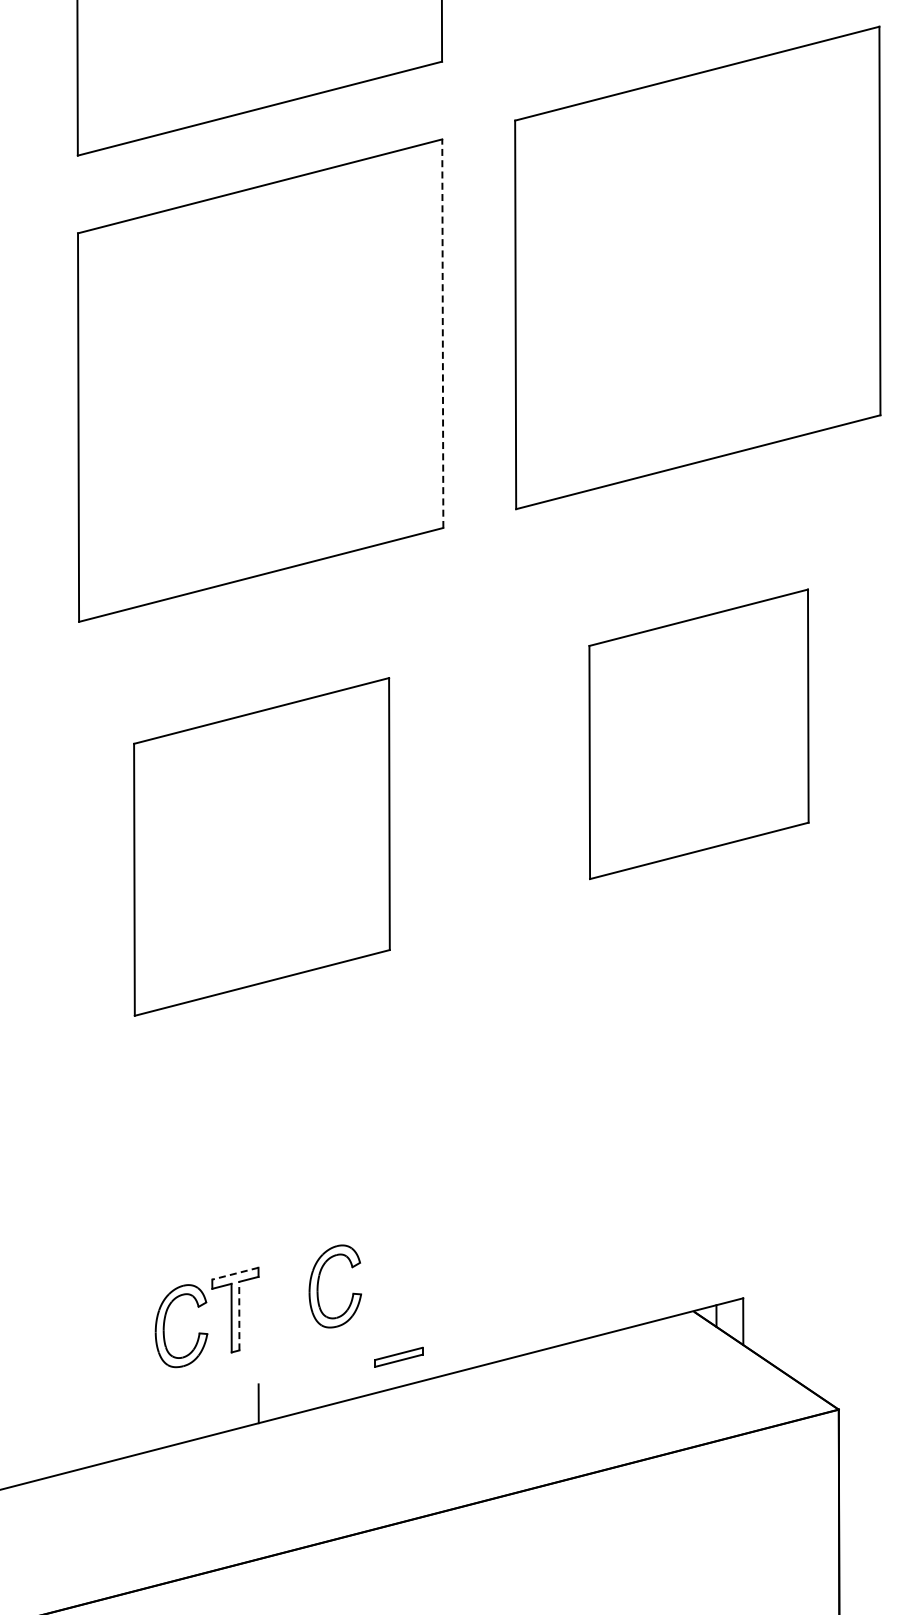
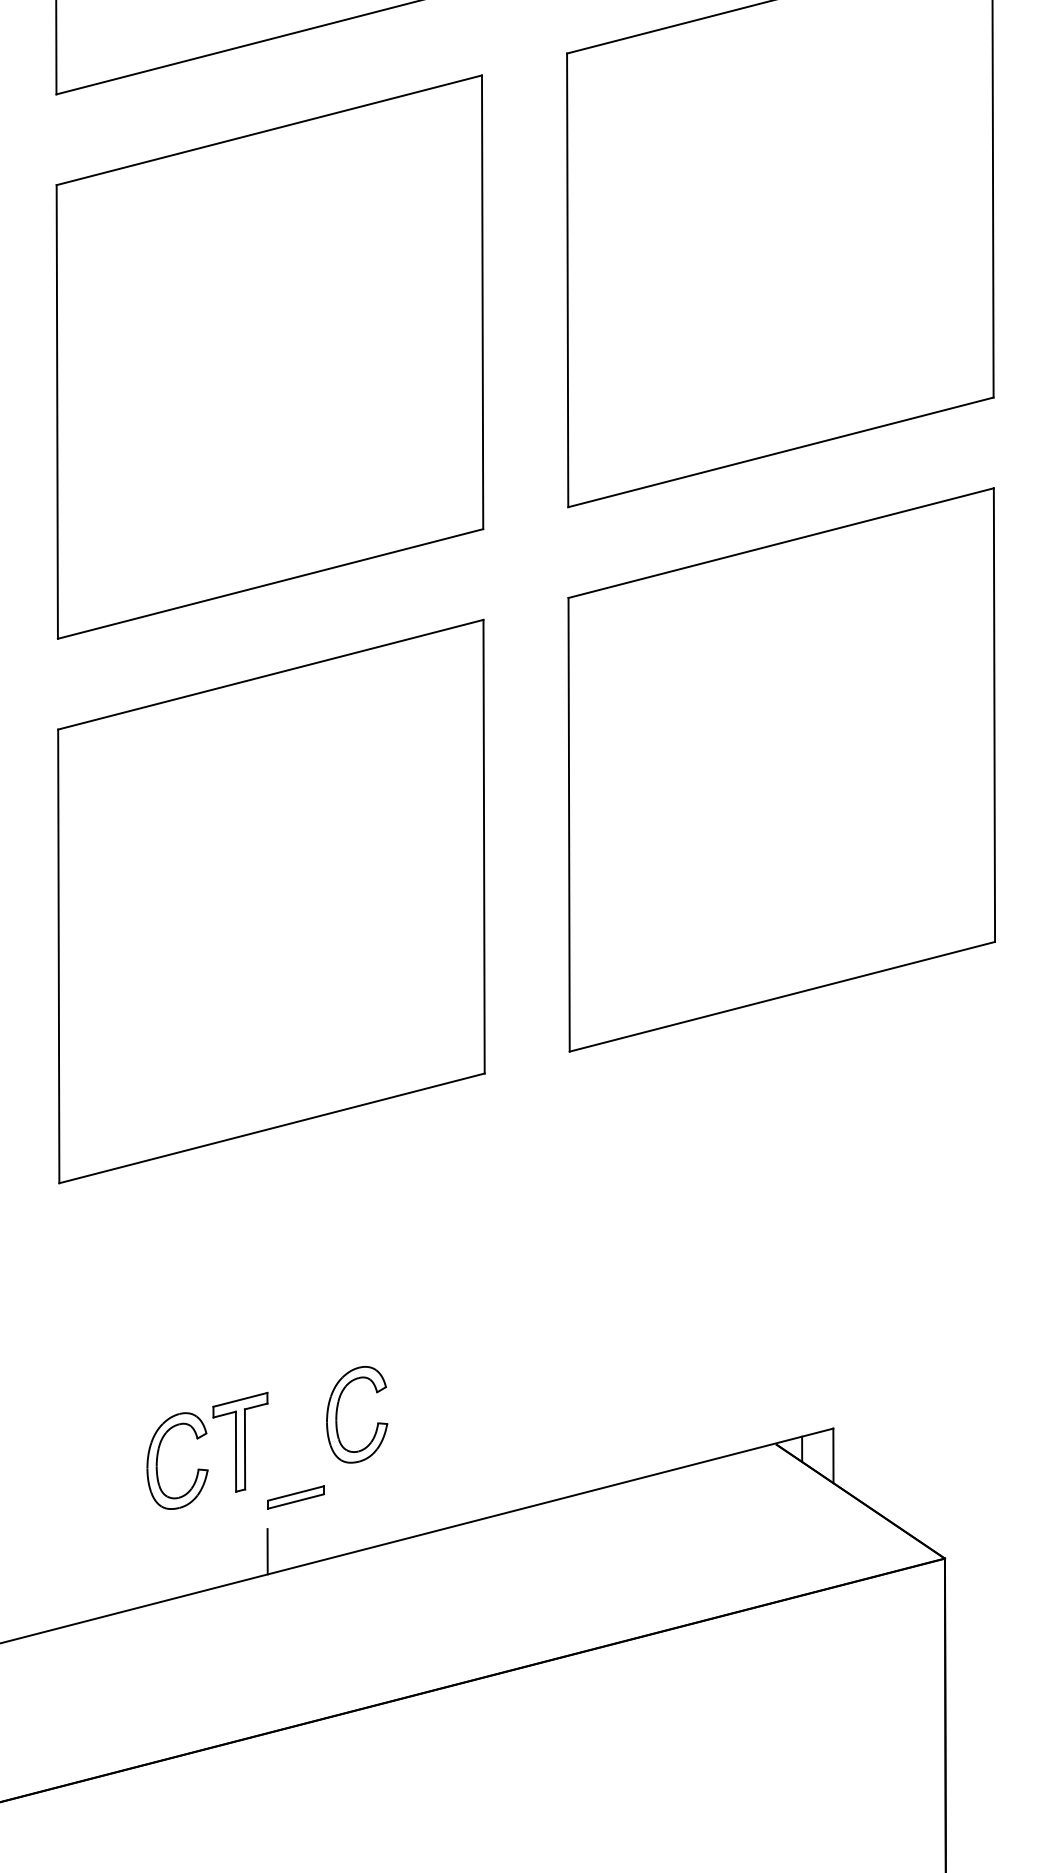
line: (442, 333) -> (482, 302), dashed -> solid
part: (698, 734) -> (781, 770), size x1.67
part: (261, 846) -> (270, 901), size x1.43
line: (235, 1273) -> (240, 1399), dashed -> solid
line: (239, 1315) -> (245, 1448), dashed -> solid
part: (398, 1356) -> (295, 1496), moved

